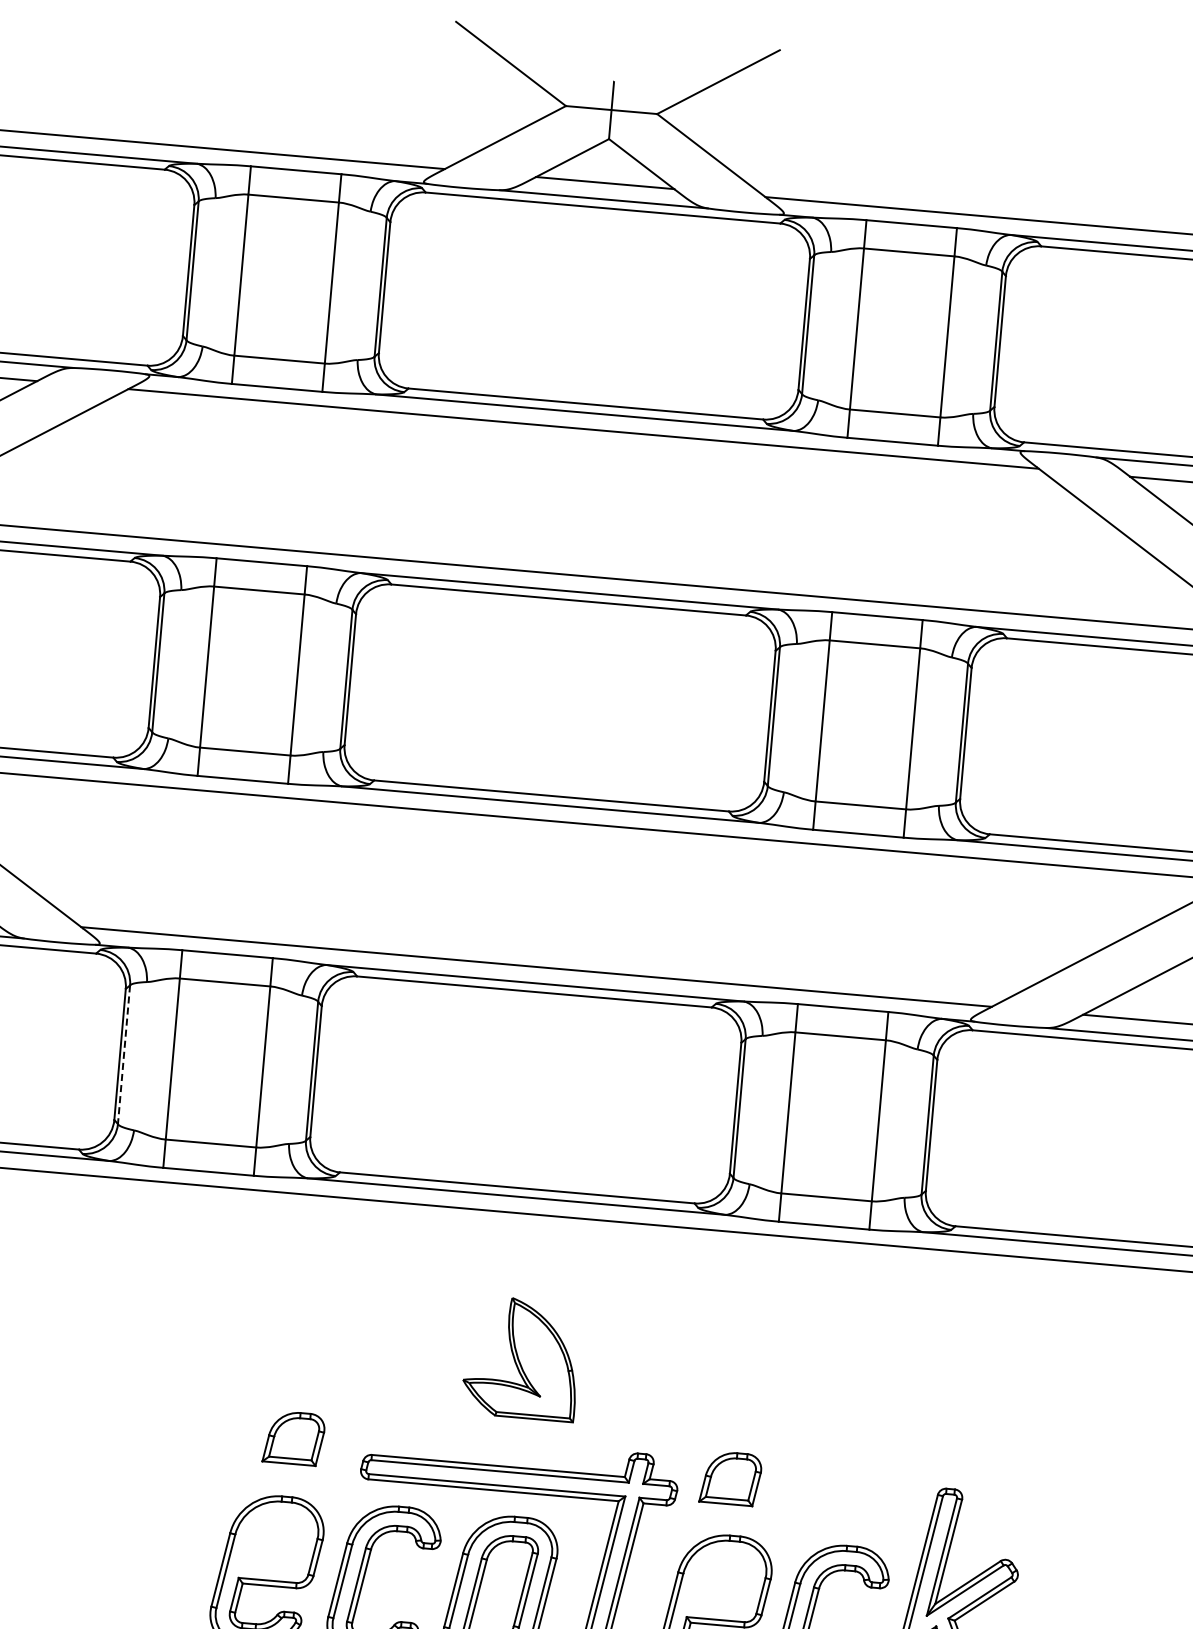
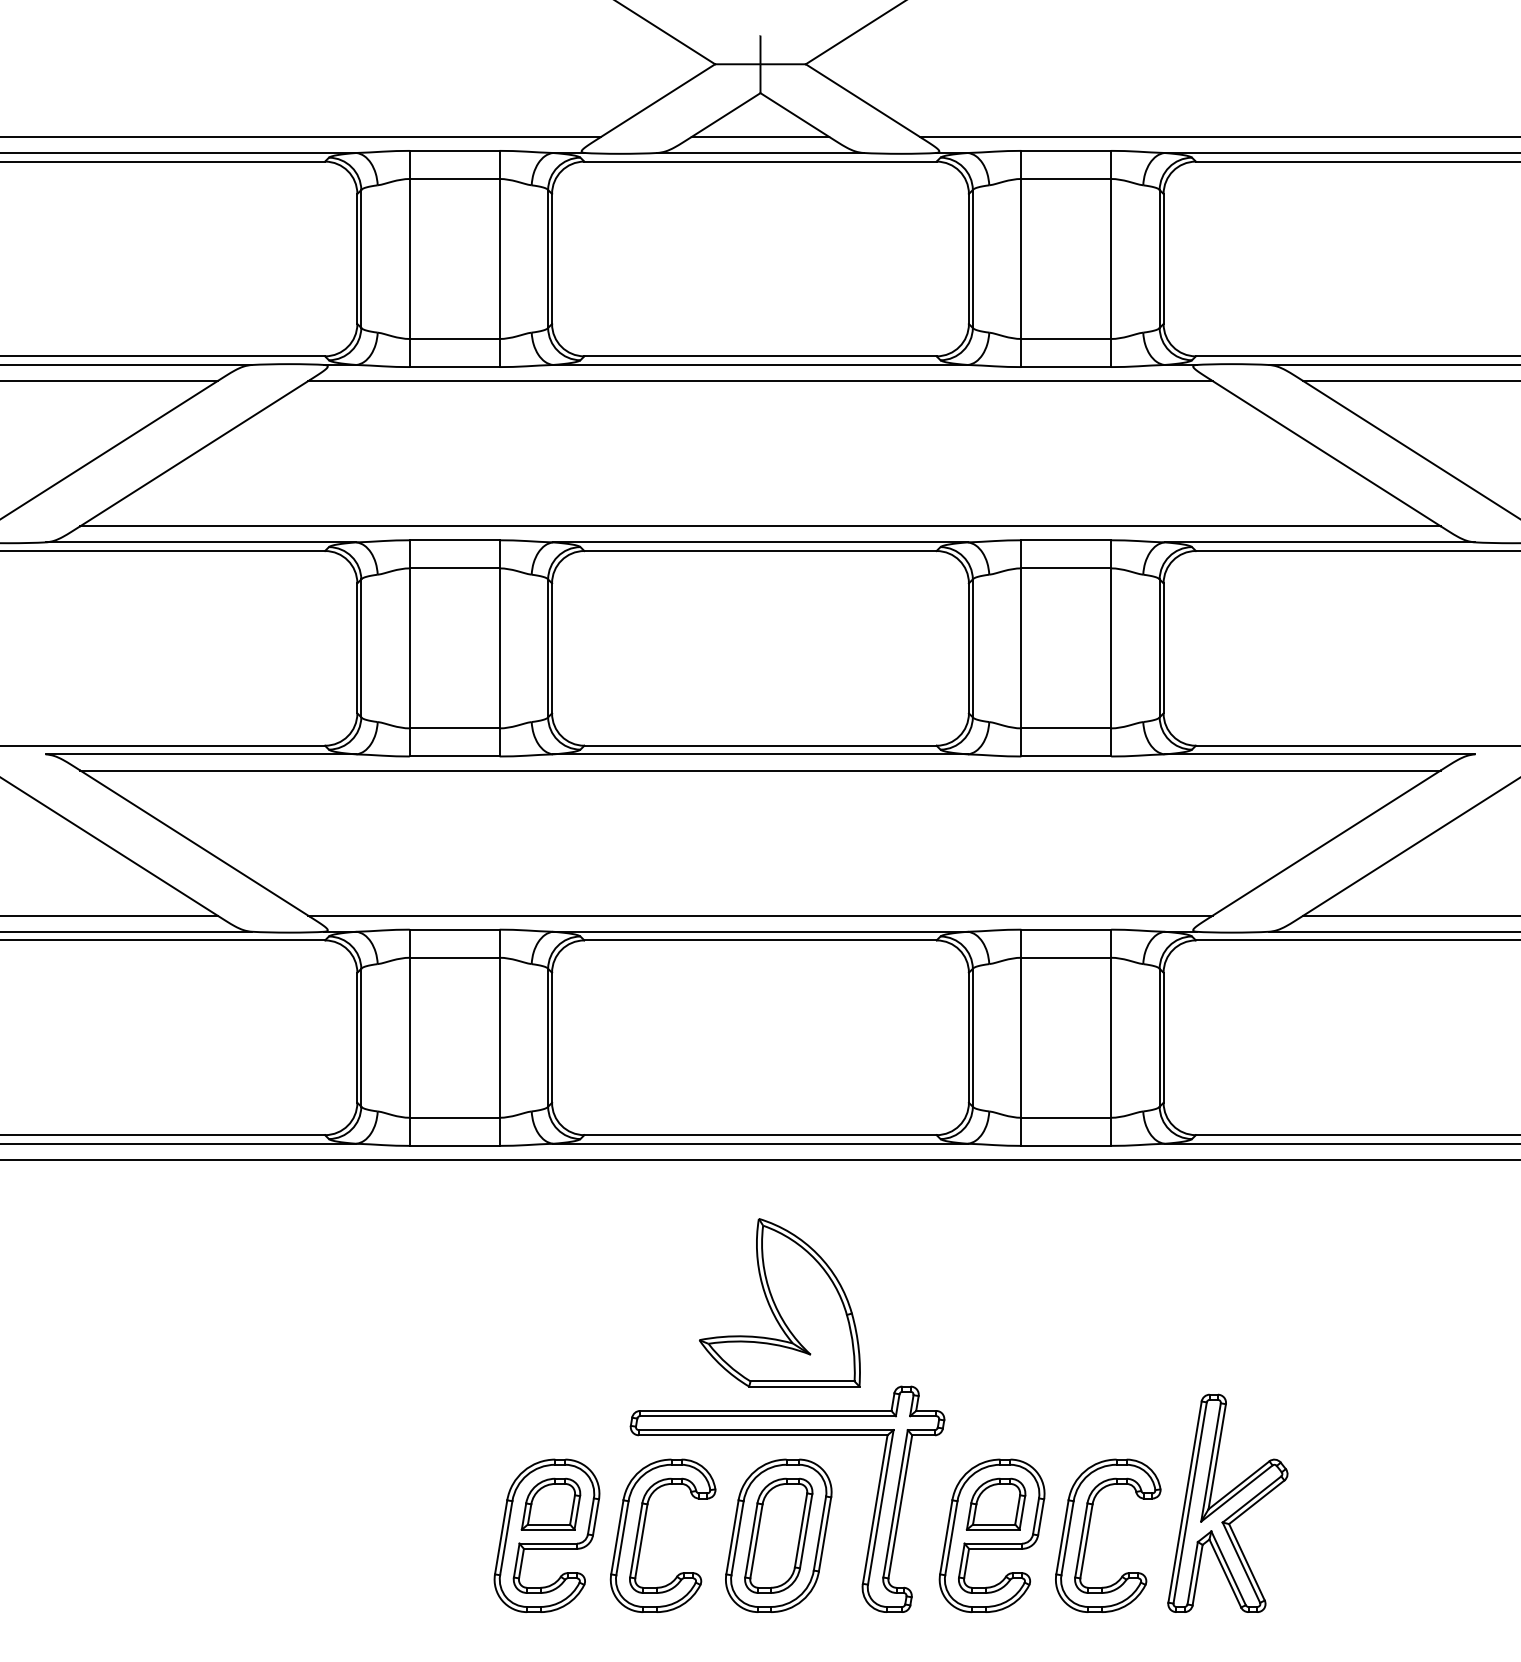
line: (124, 1054) -> (361, 1037), dashed -> solid
part: (521, 1358) -> (779, 1302), size x1.43
part: (293, 1437) -> (550, 1503), moved
part: (730, 1477) -> (995, 1503), moved

